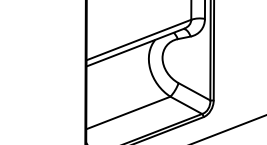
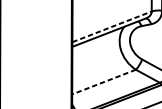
line: (139, 39) -> (112, 26), solid -> dashed
line: (127, 113) -> (103, 82), solid -> dashed

